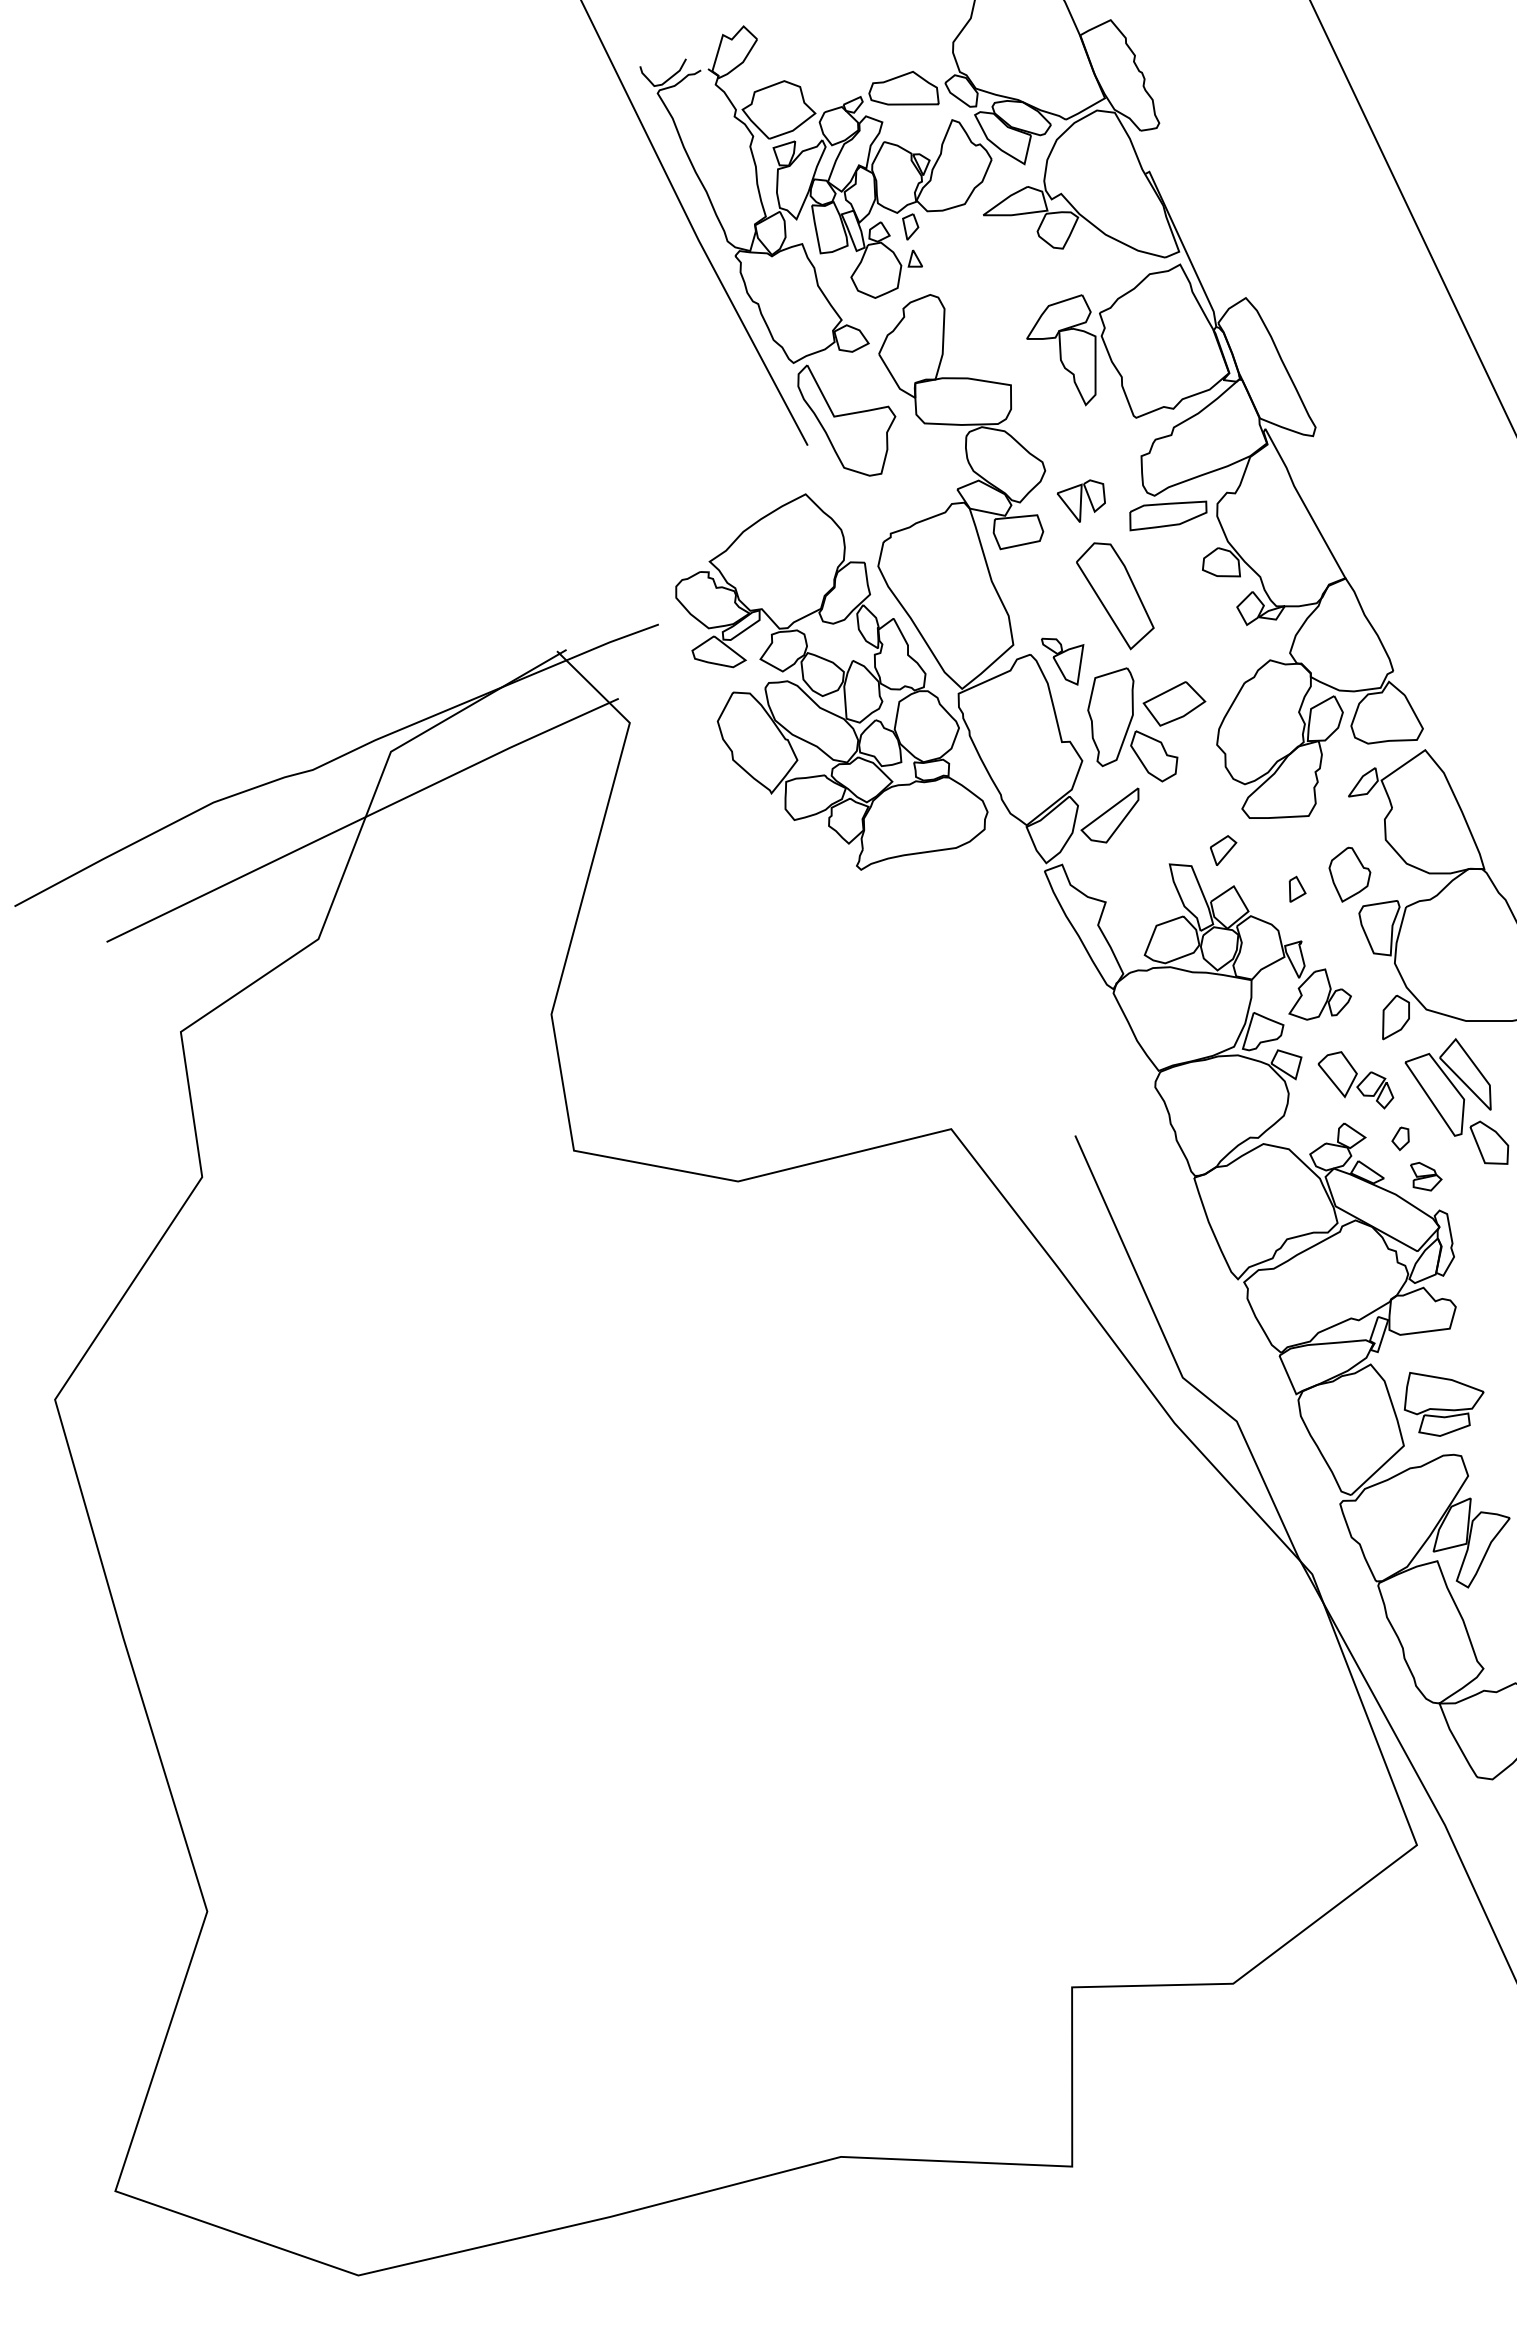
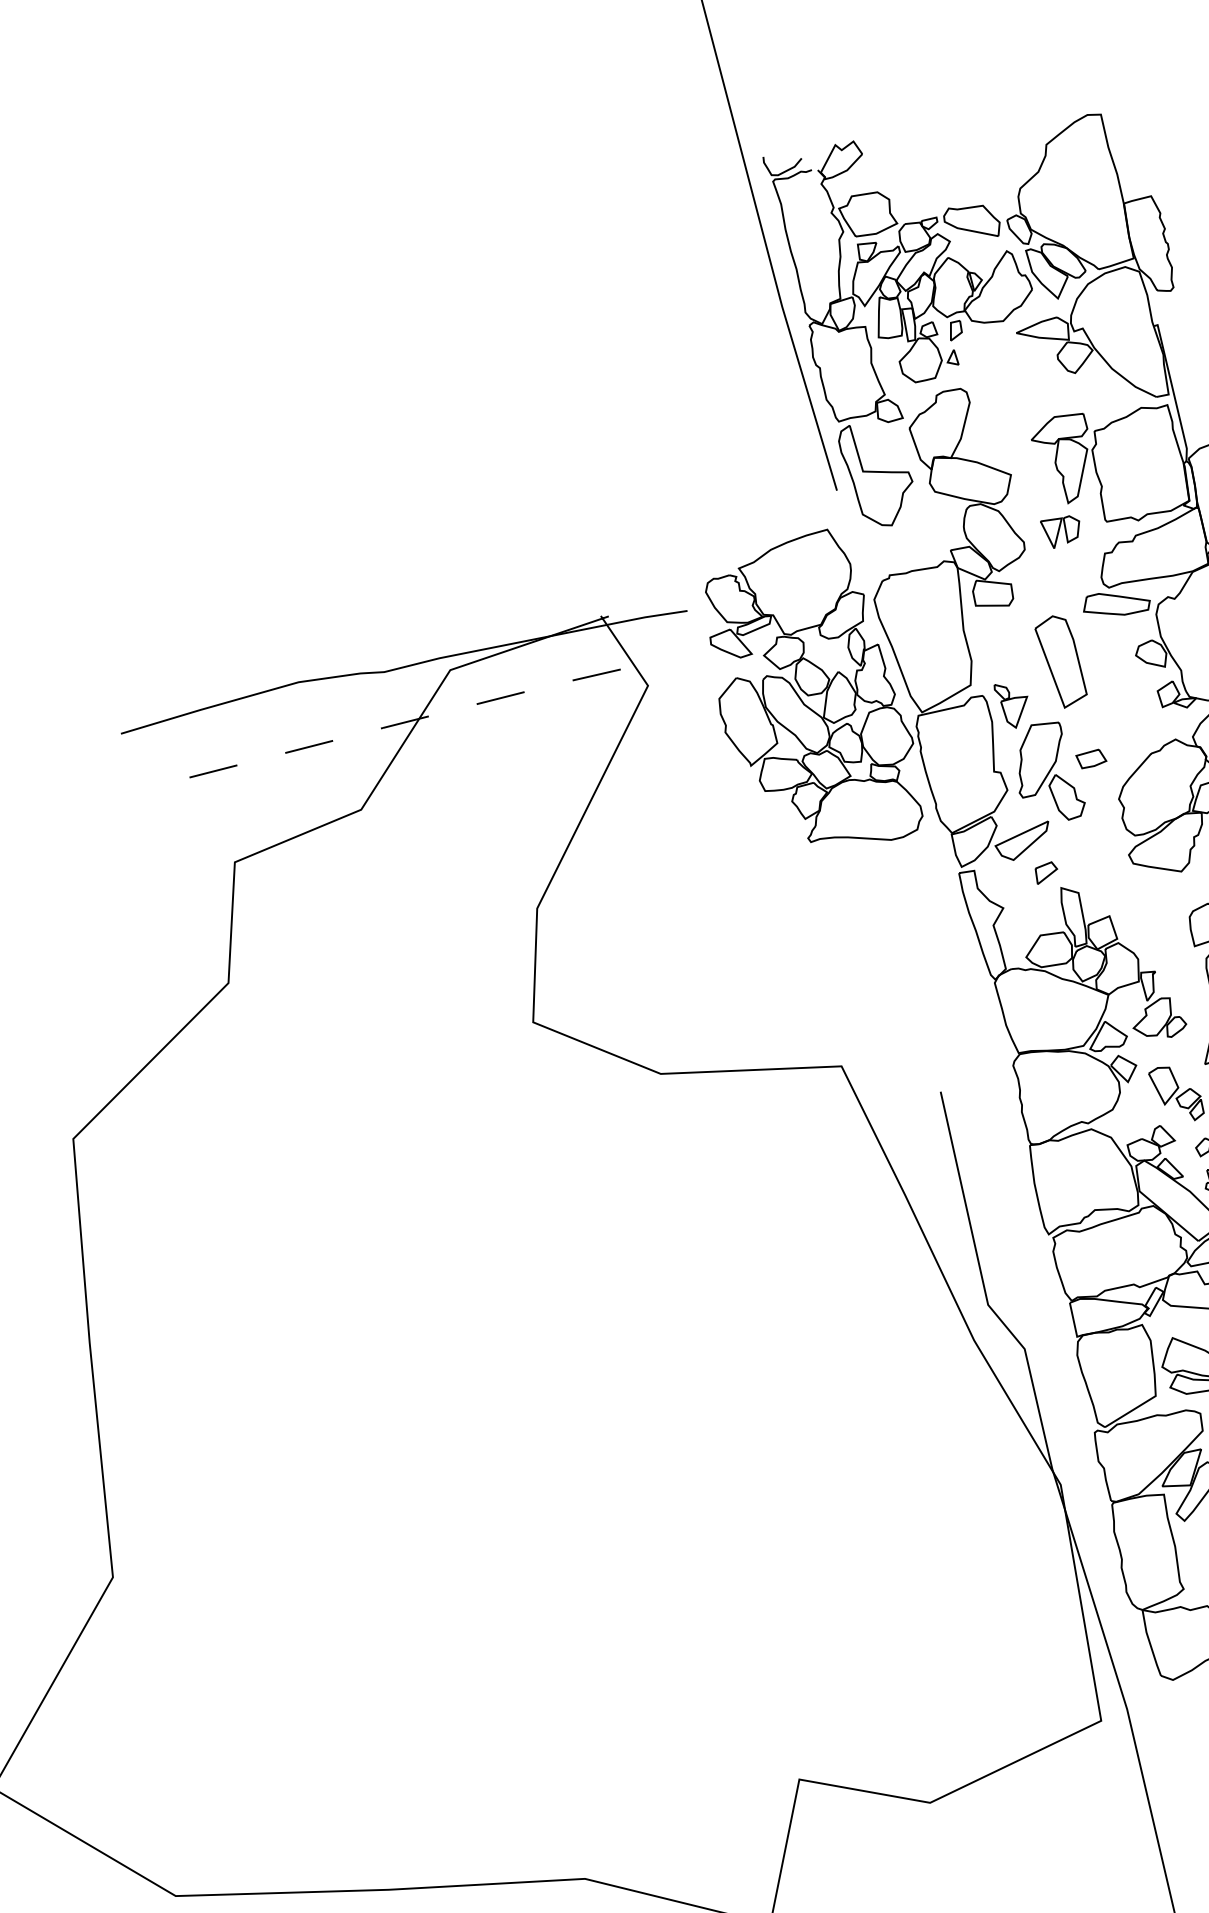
part: (1081, 500) -> (1059, 531), moved
part: (1174, 703) -> (1091, 758), size x0.6
line: (361, 818) -> (415, 719), solid -> dashed
part: (1223, 850) -> (1045, 873), moved
part: (1297, 888) -> (1160, 928), removed

